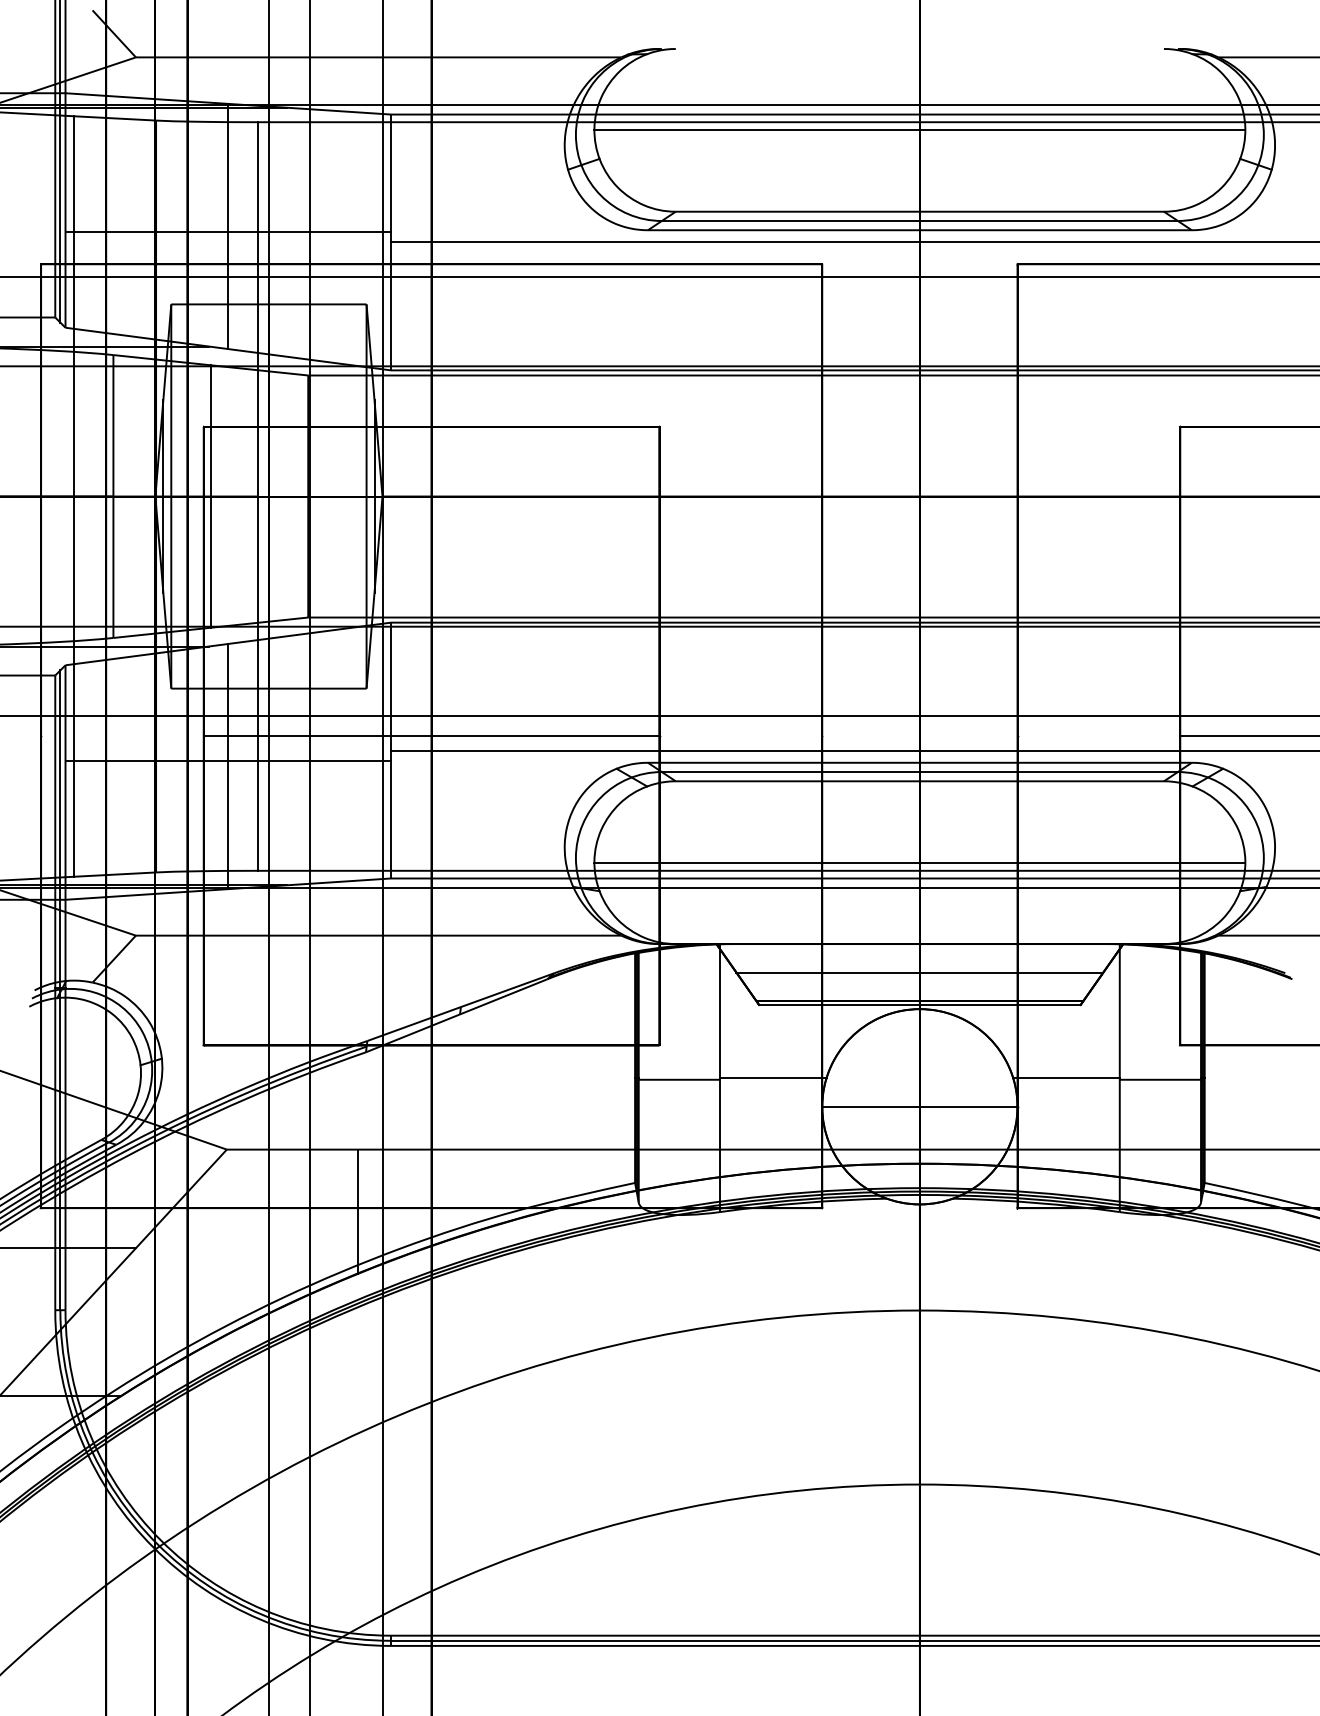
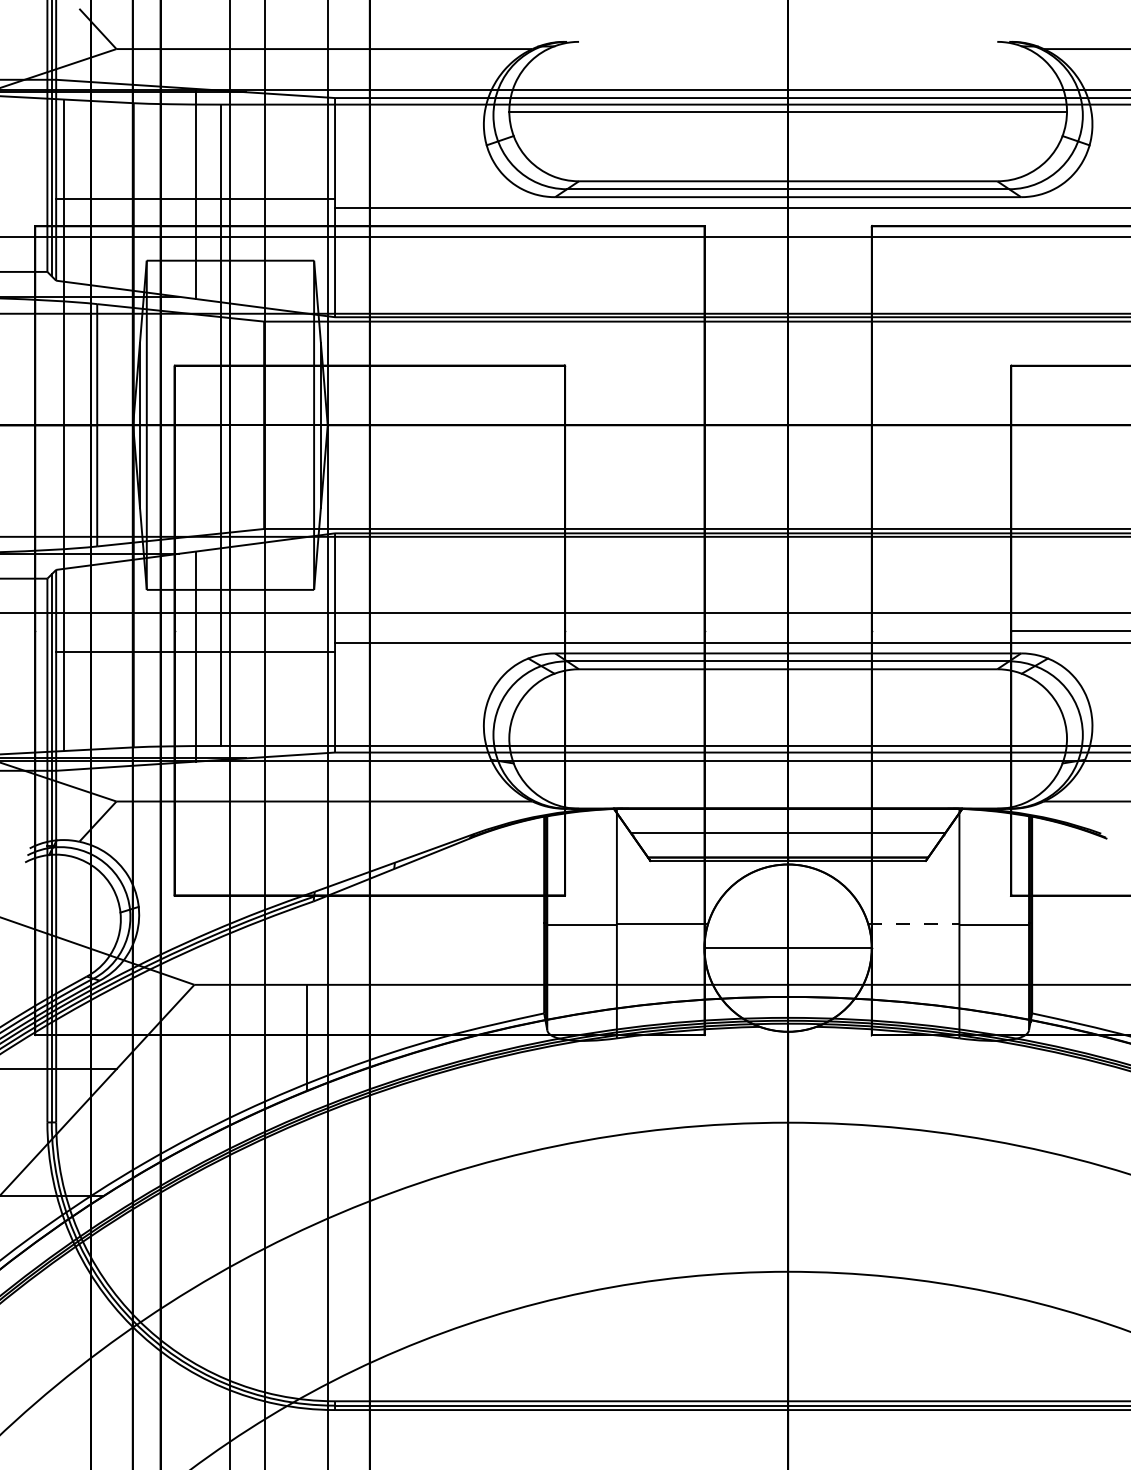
line: (210, 495) -> (180, 424), removed
line: (431, 736) -> (369, 630), removed
line: (920, 863) -> (788, 739), removed
line: (1066, 1078) -> (913, 923), solid -> dashed

